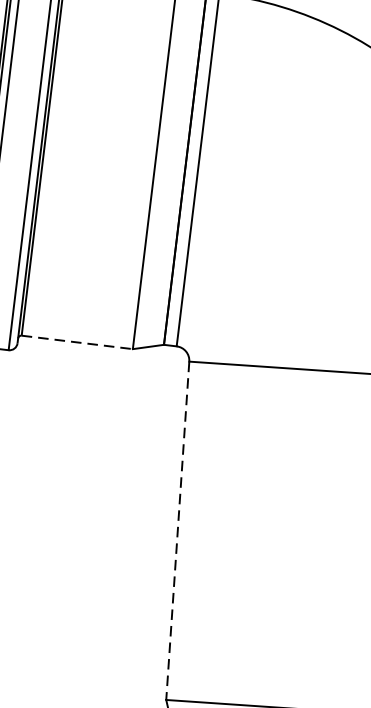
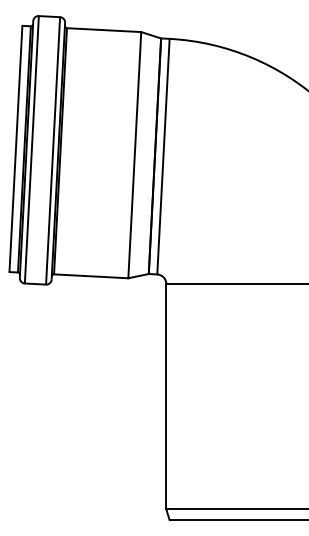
line: (77, 342) -> (91, 276), dashed -> solid
line: (178, 530) -> (166, 396), dashed -> solid

